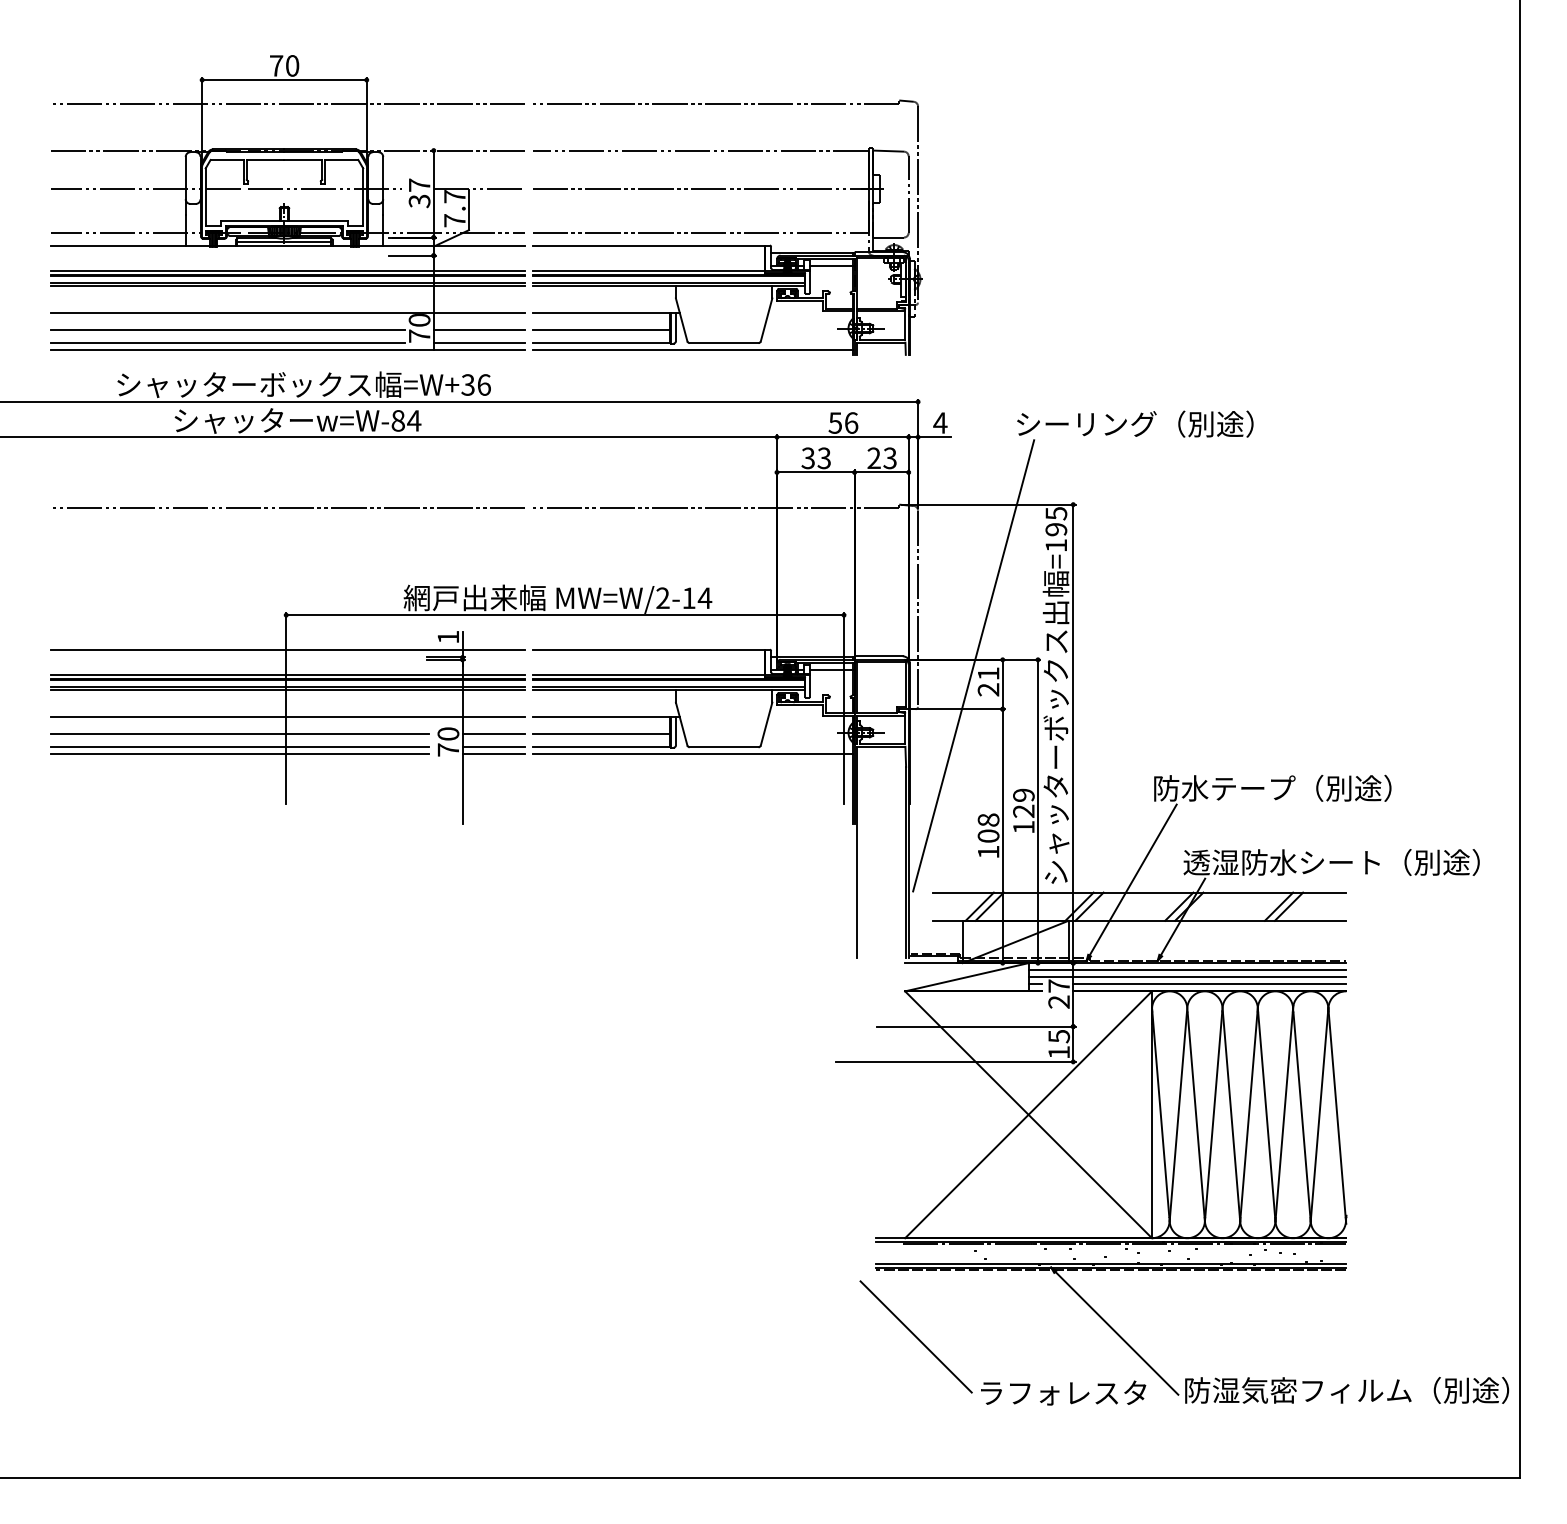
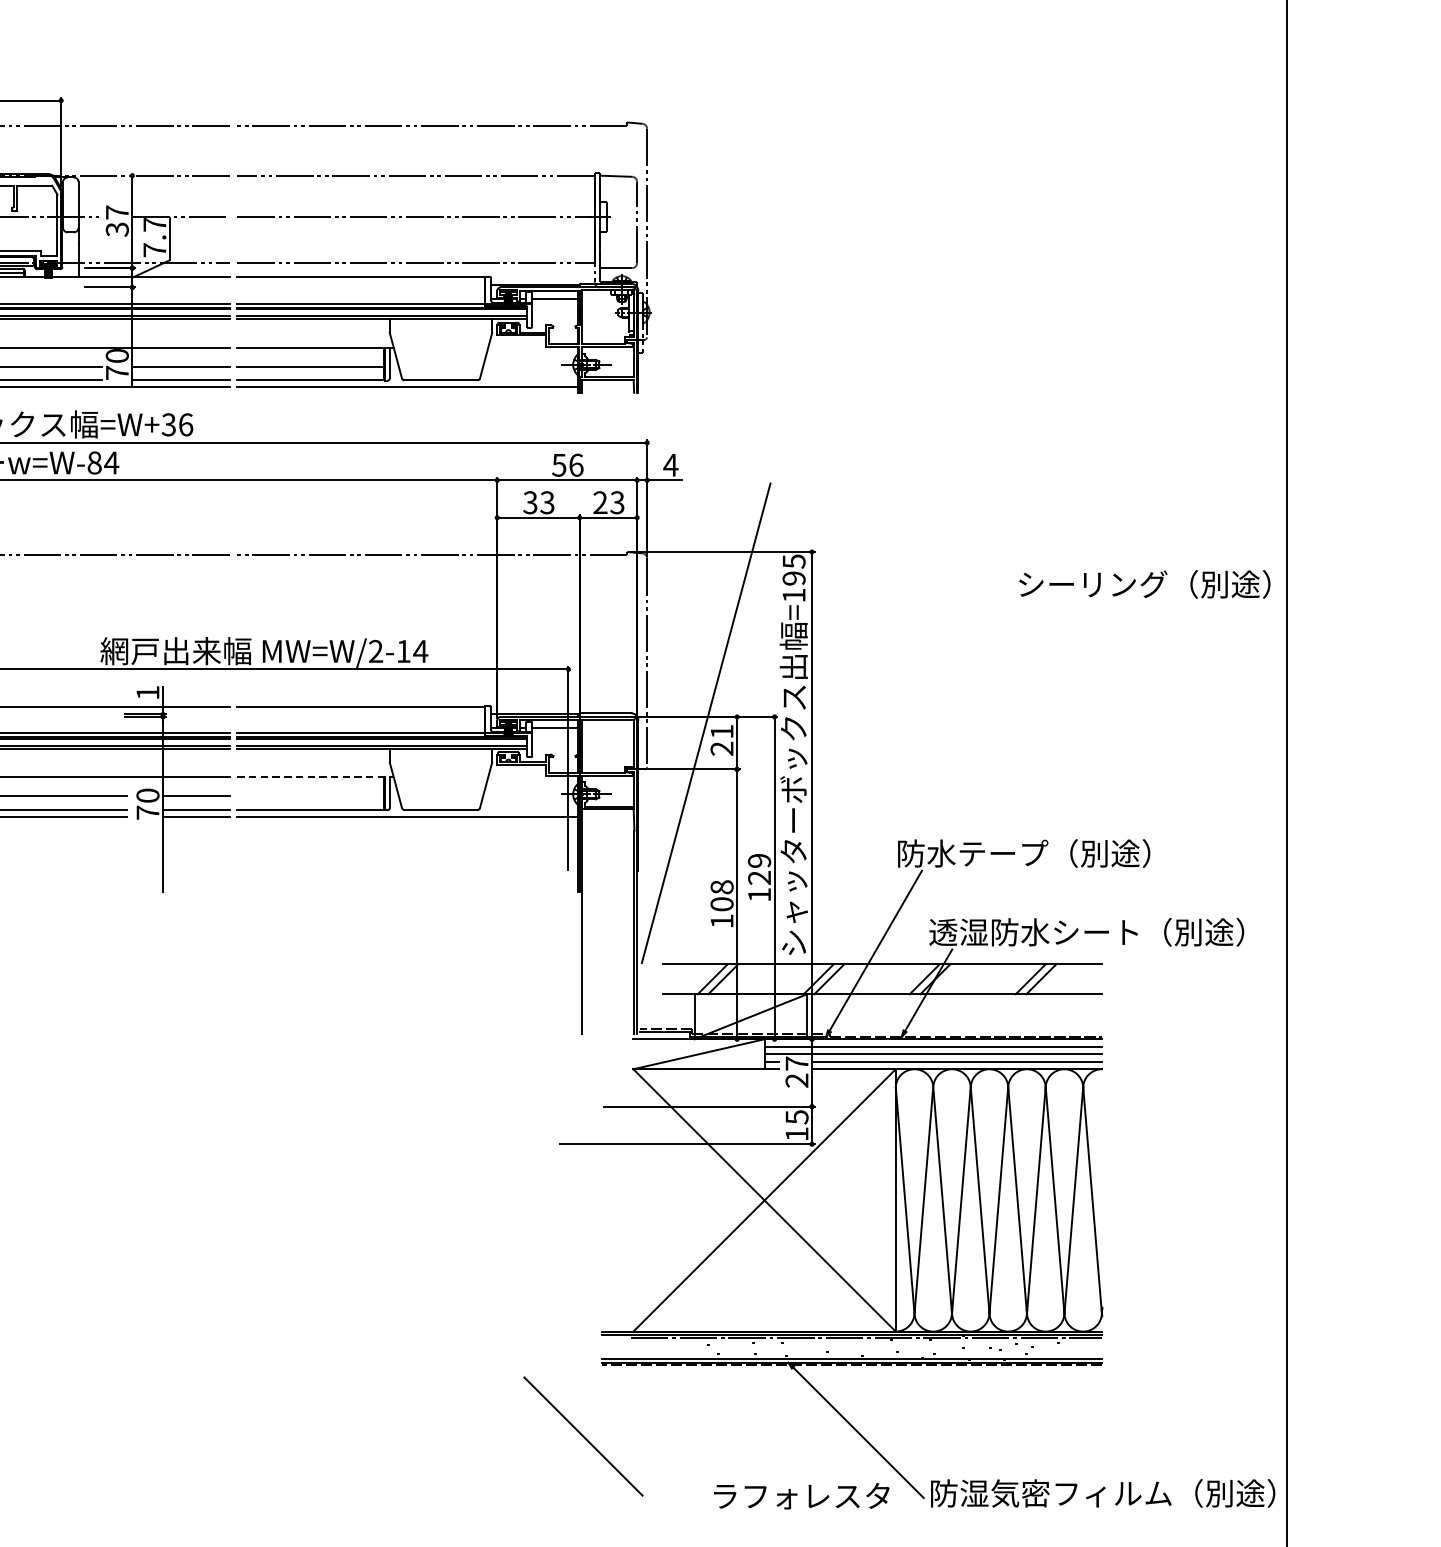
text: (1135, 423) -> (1144, 583), moved
line: (606, 716) -> (315, 777), solid -> dashed
line: (601, 734) -> (310, 796), removed
line: (915, 1336) -> (582, 1436), moved

